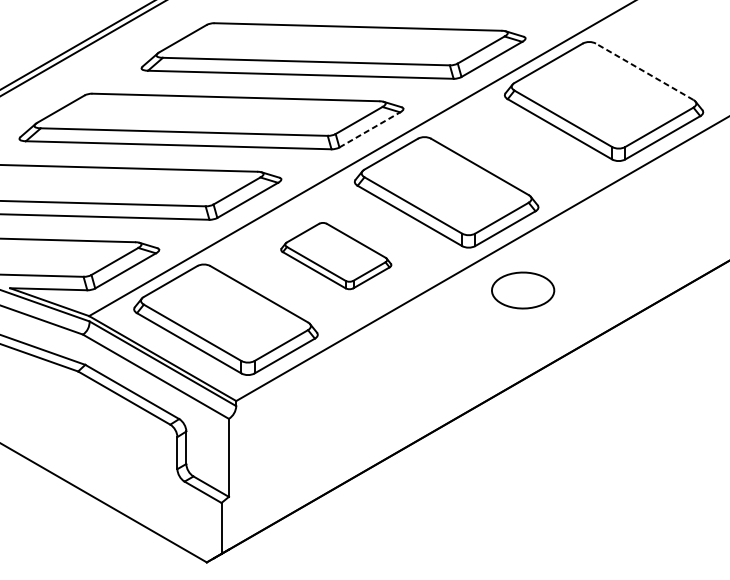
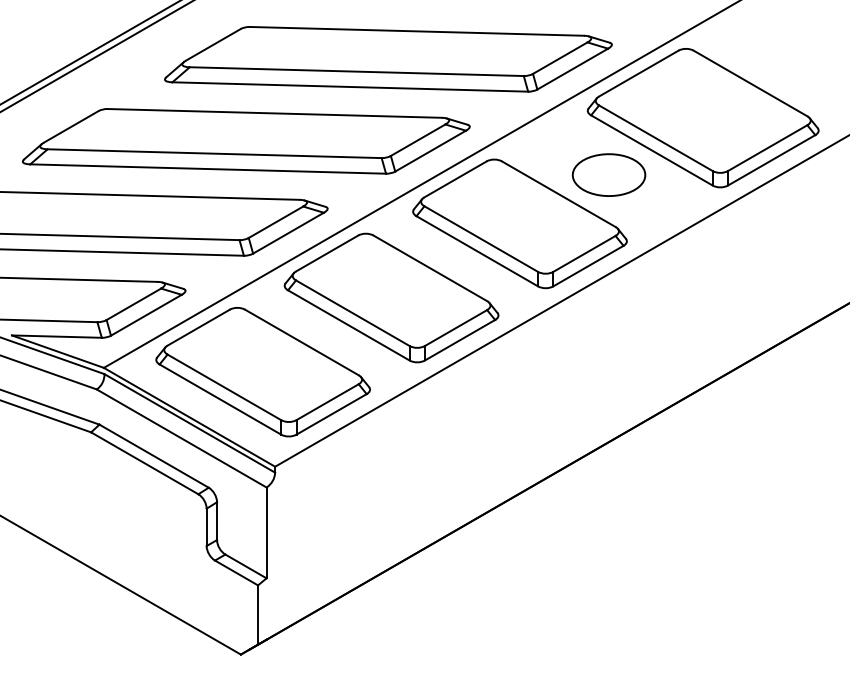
line: (644, 71) -> (750, 83), dashed -> solid
line: (369, 130) -> (430, 151), dashed -> solid
part: (336, 255) -> (391, 297), size x1.67
part: (522, 290) -> (608, 174), moved

